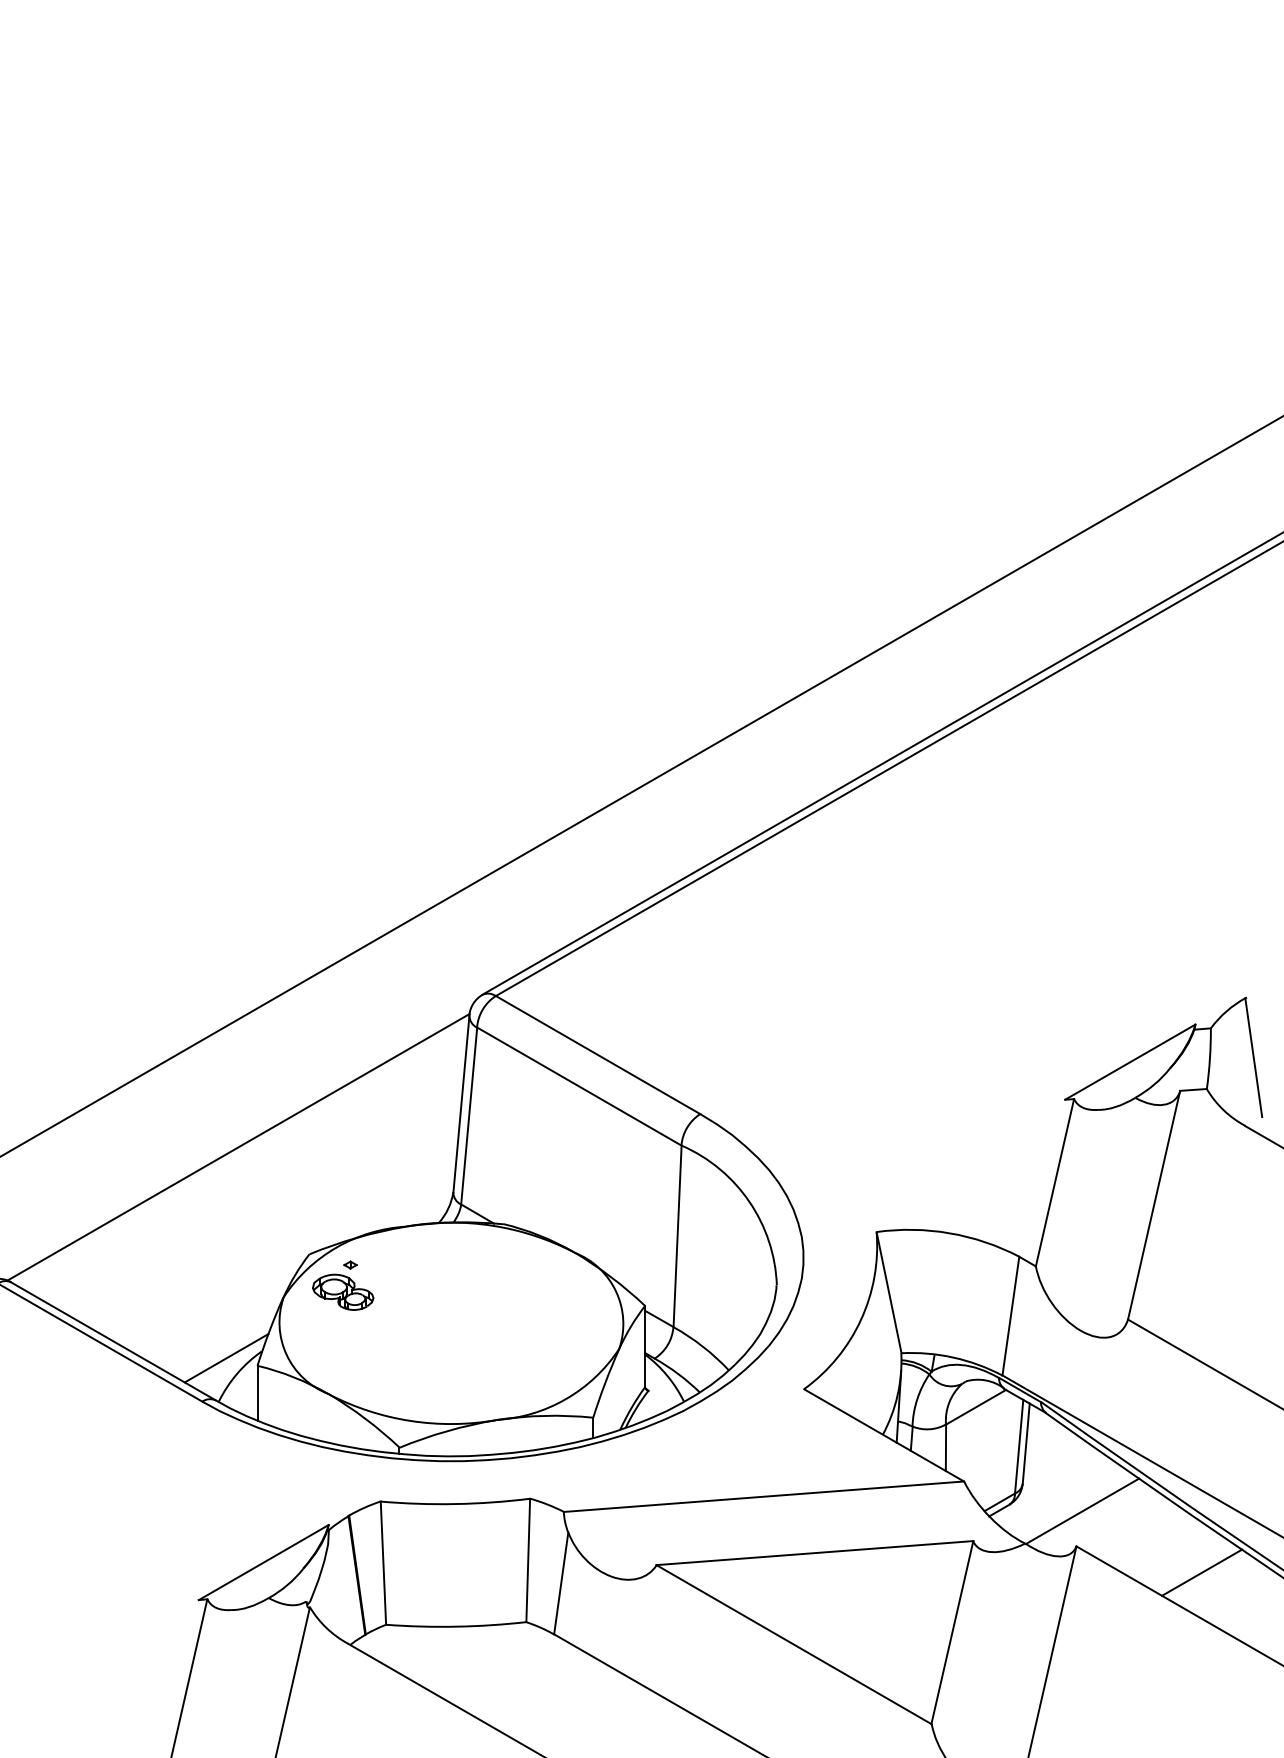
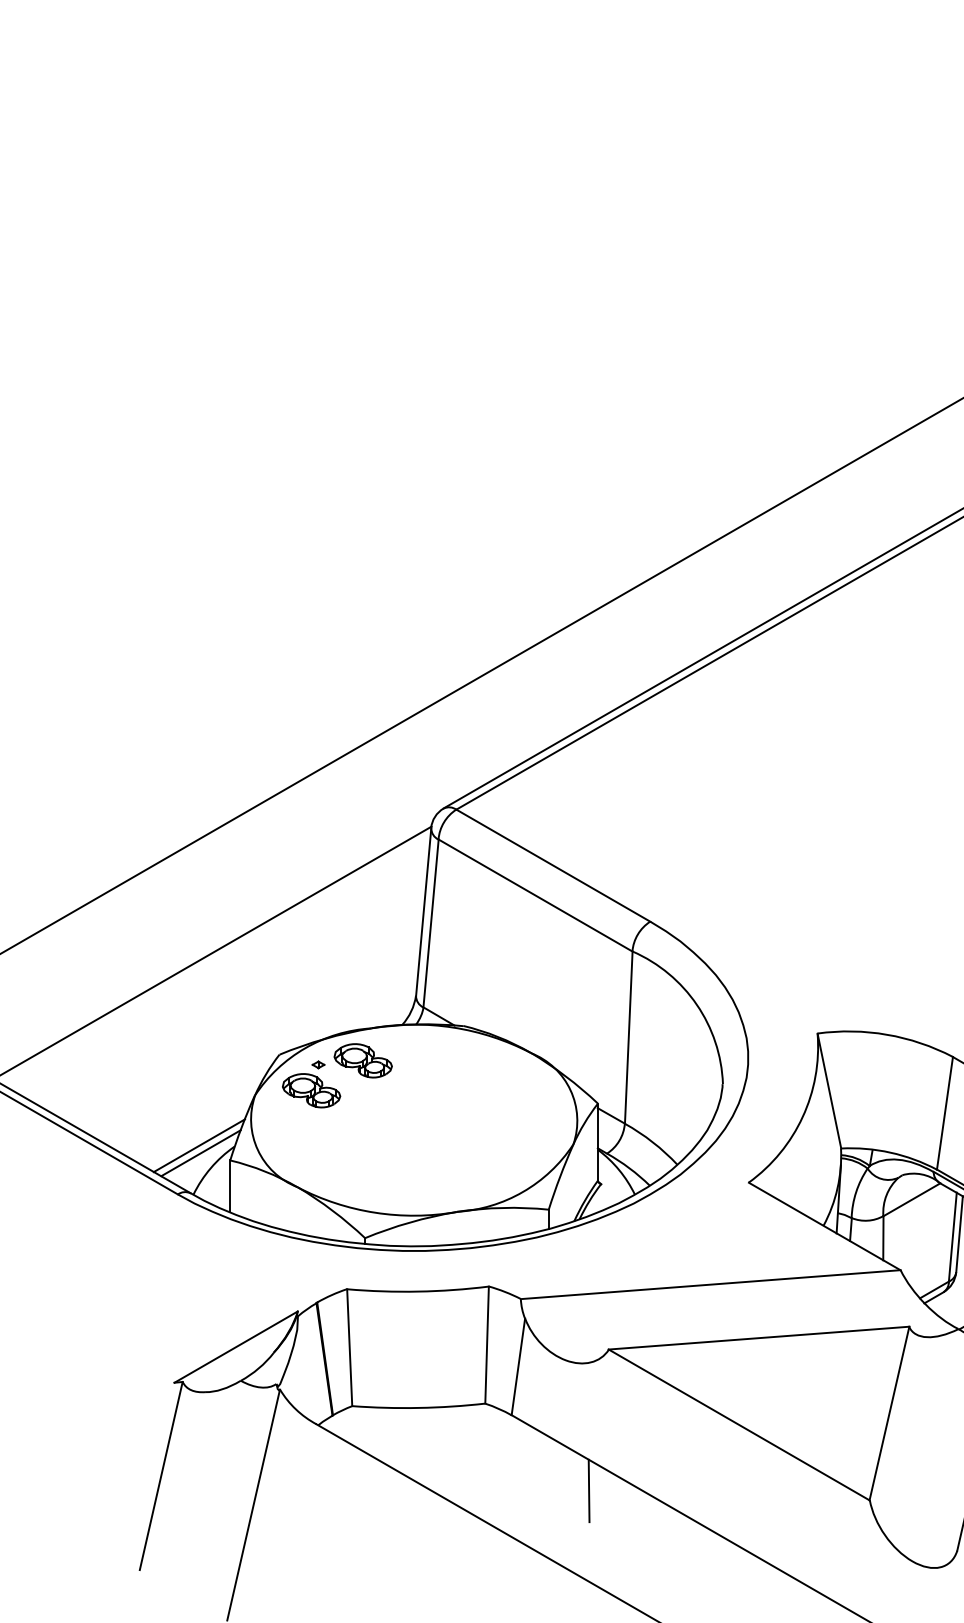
part: (397, 1260) -> (363, 1060), added
line: (224, 1350) -> (198, 1145), added
line: (635, 1714) -> (588, 1491), added

